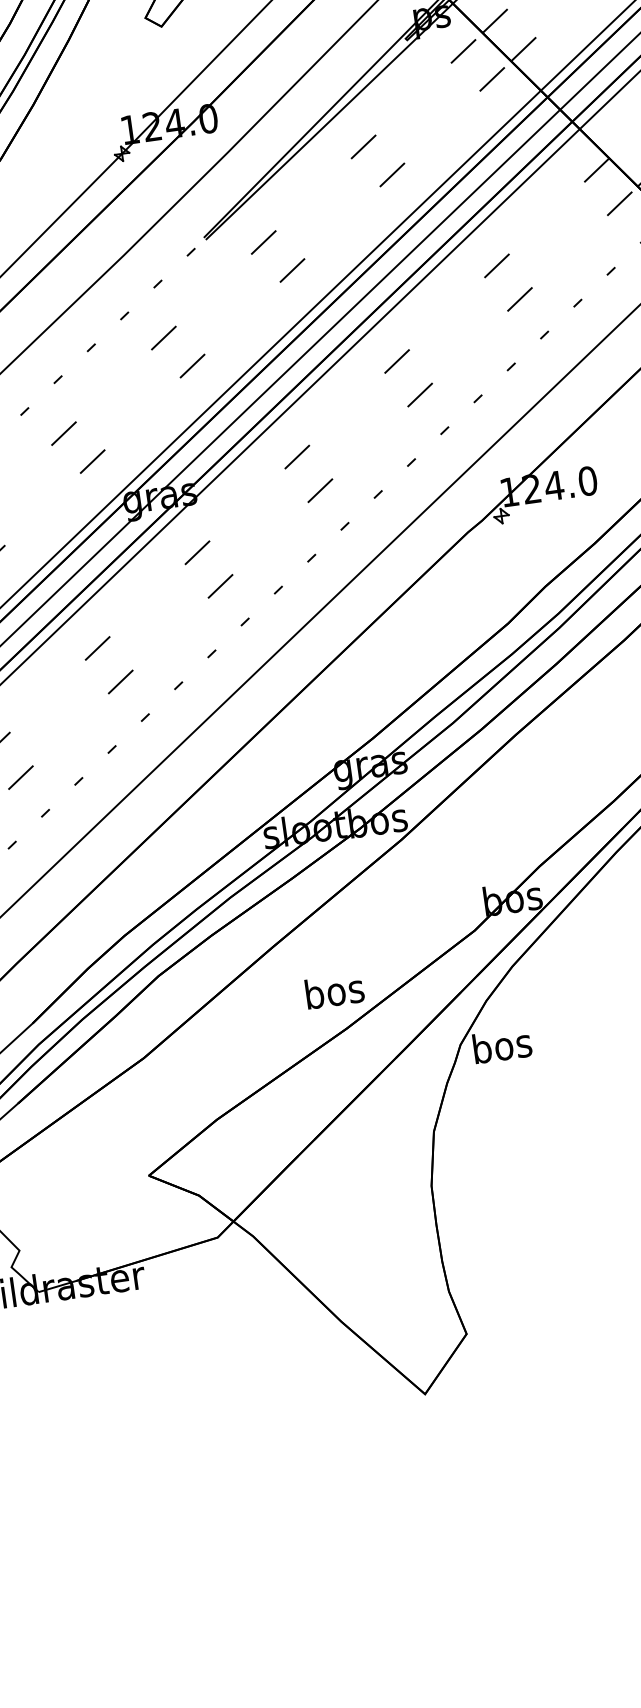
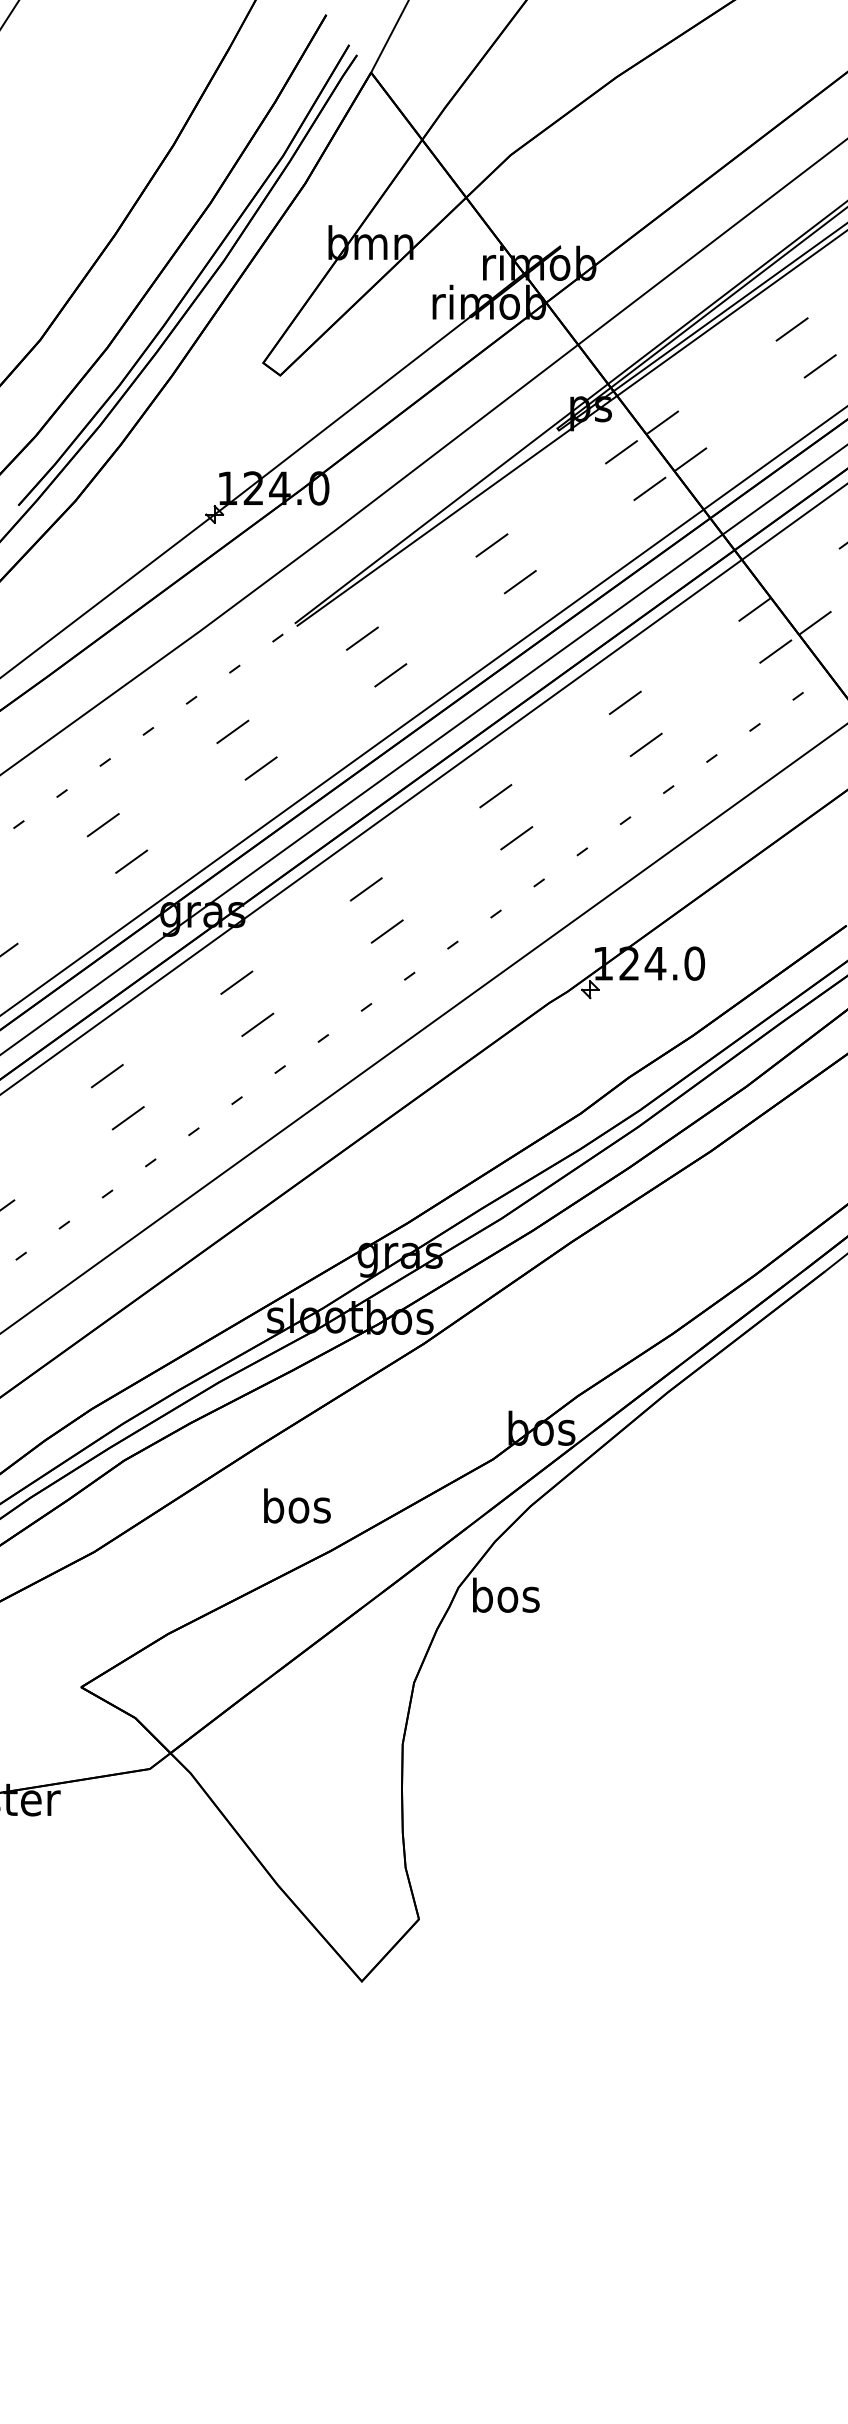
text: (334, 990) -> (297, 1505), moved

